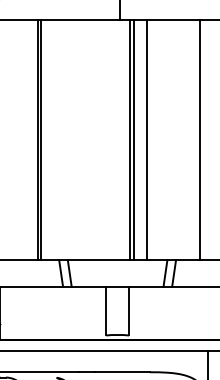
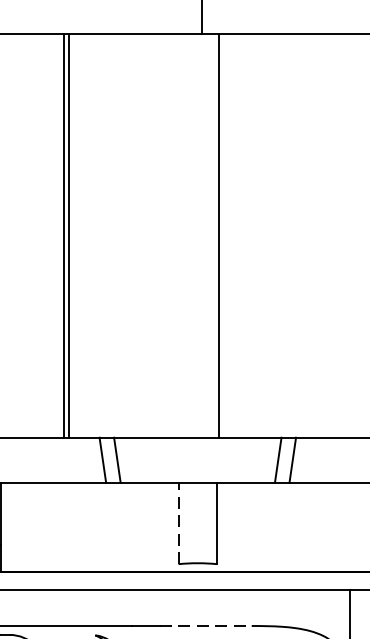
line: (133, 140) -> (224, 236), removed
line: (147, 140) -> (248, 236), removed
line: (200, 140) -> (337, 236), removed
line: (106, 310) -> (179, 522), solid -> dashed
line: (122, 372) -> (206, 626), solid -> dashed

